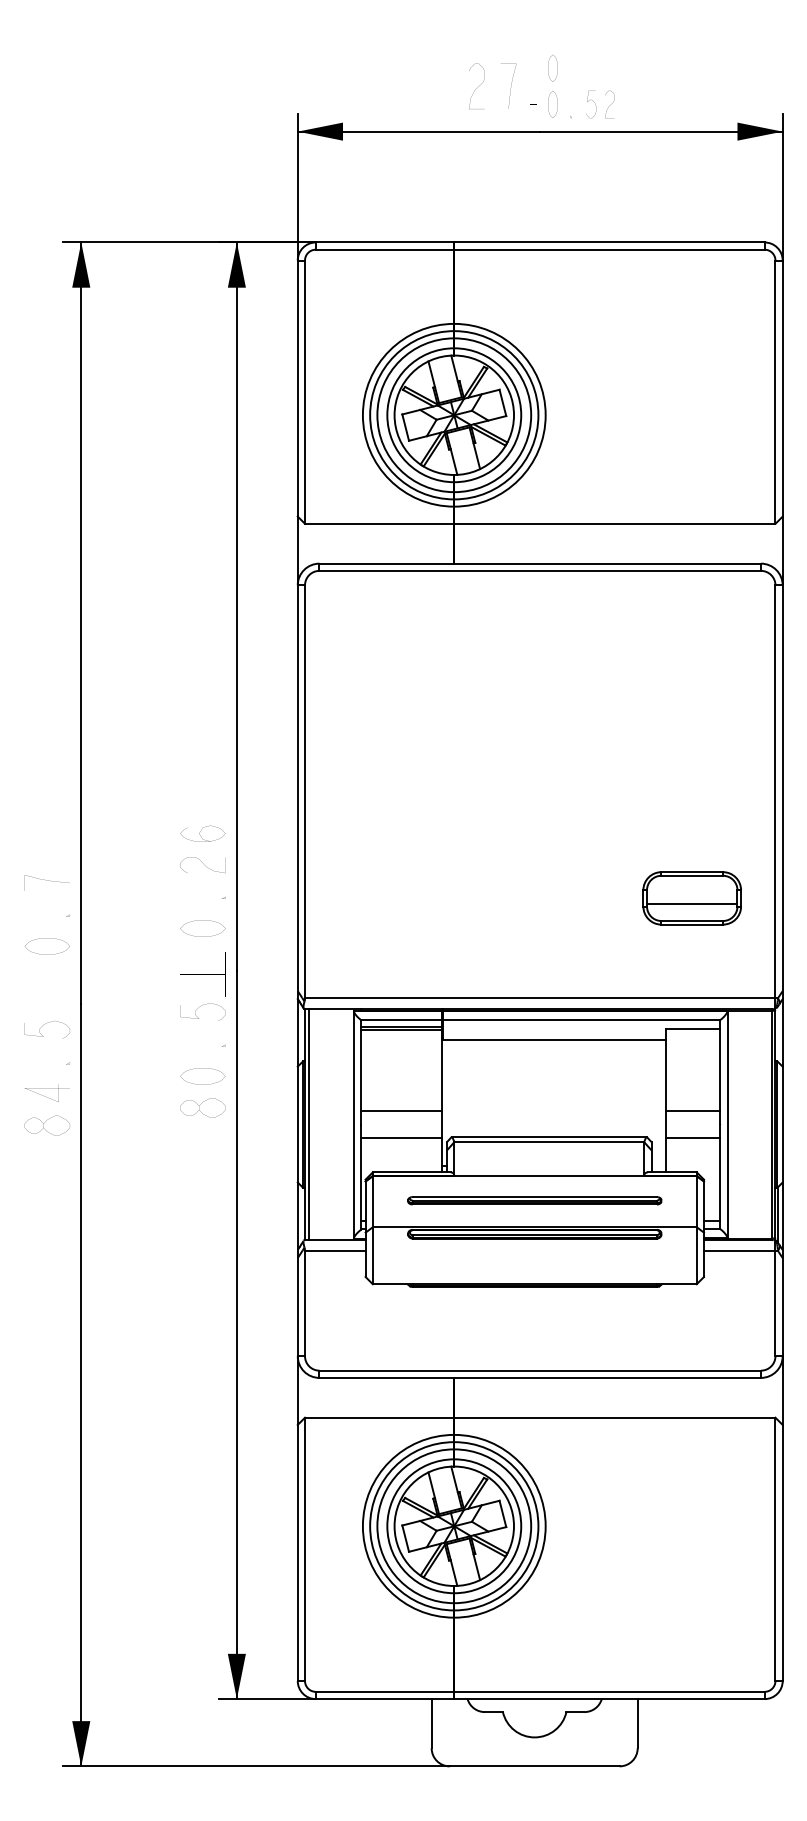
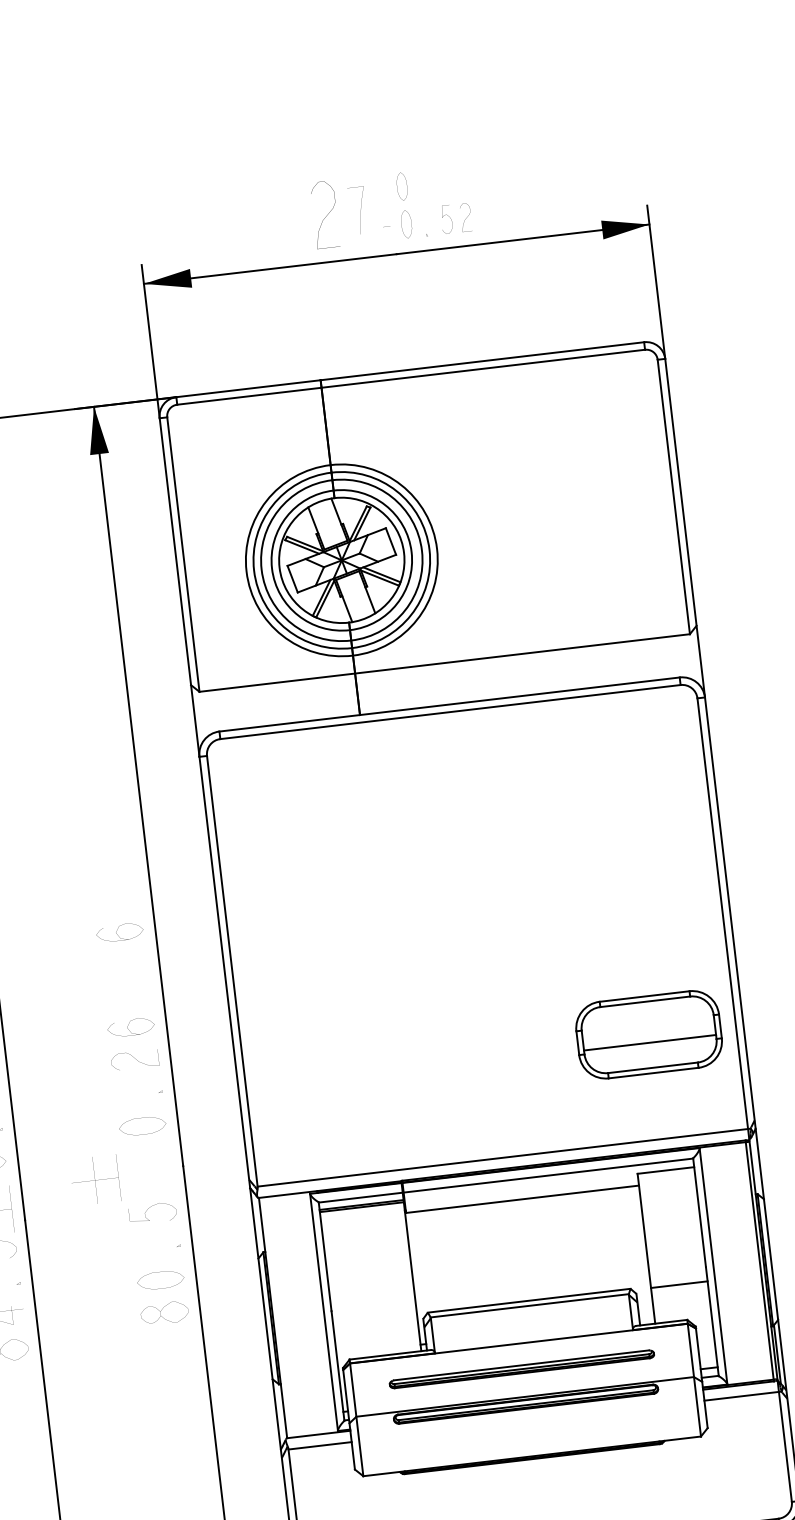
part: (476, 86) -> (324, 214), size x1.4
curve: (200, 740) -> (117, 930), added
part: (691, 898) -> (648, 1035), size x1.4
part: (202, 974) -> (94, 1180), moved
line: (401, 1111) -> (372, 1292), removed
line: (693, 1111) -> (676, 1256), removed
line: (308, 1124) -> (276, 1317), removed
line: (401, 1138) -> (375, 1320), removed

